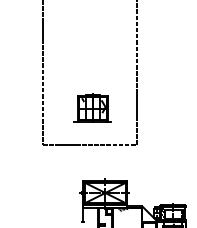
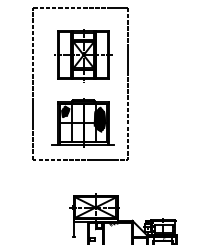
part: (93, 40) -> (83, 55), added
part: (92, 107) -> (82, 122), size x1.67

